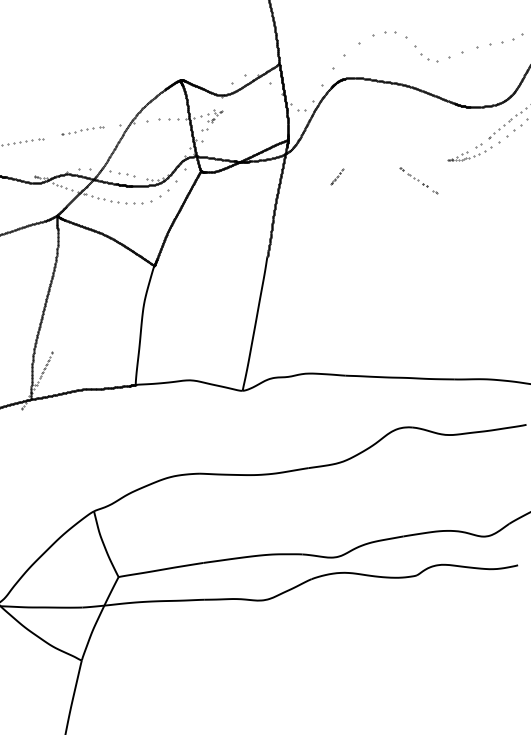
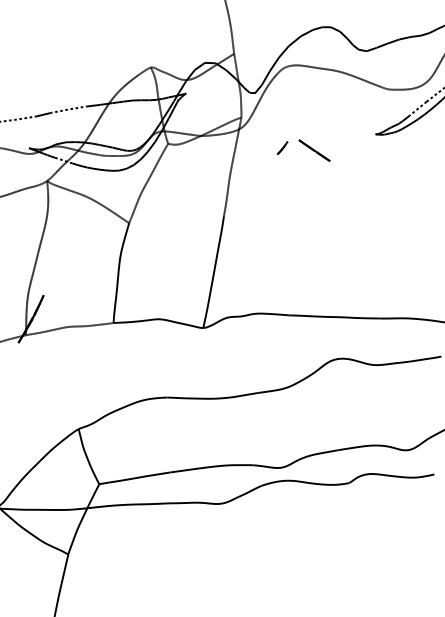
part: (418, 180) -> (314, 150), moved

